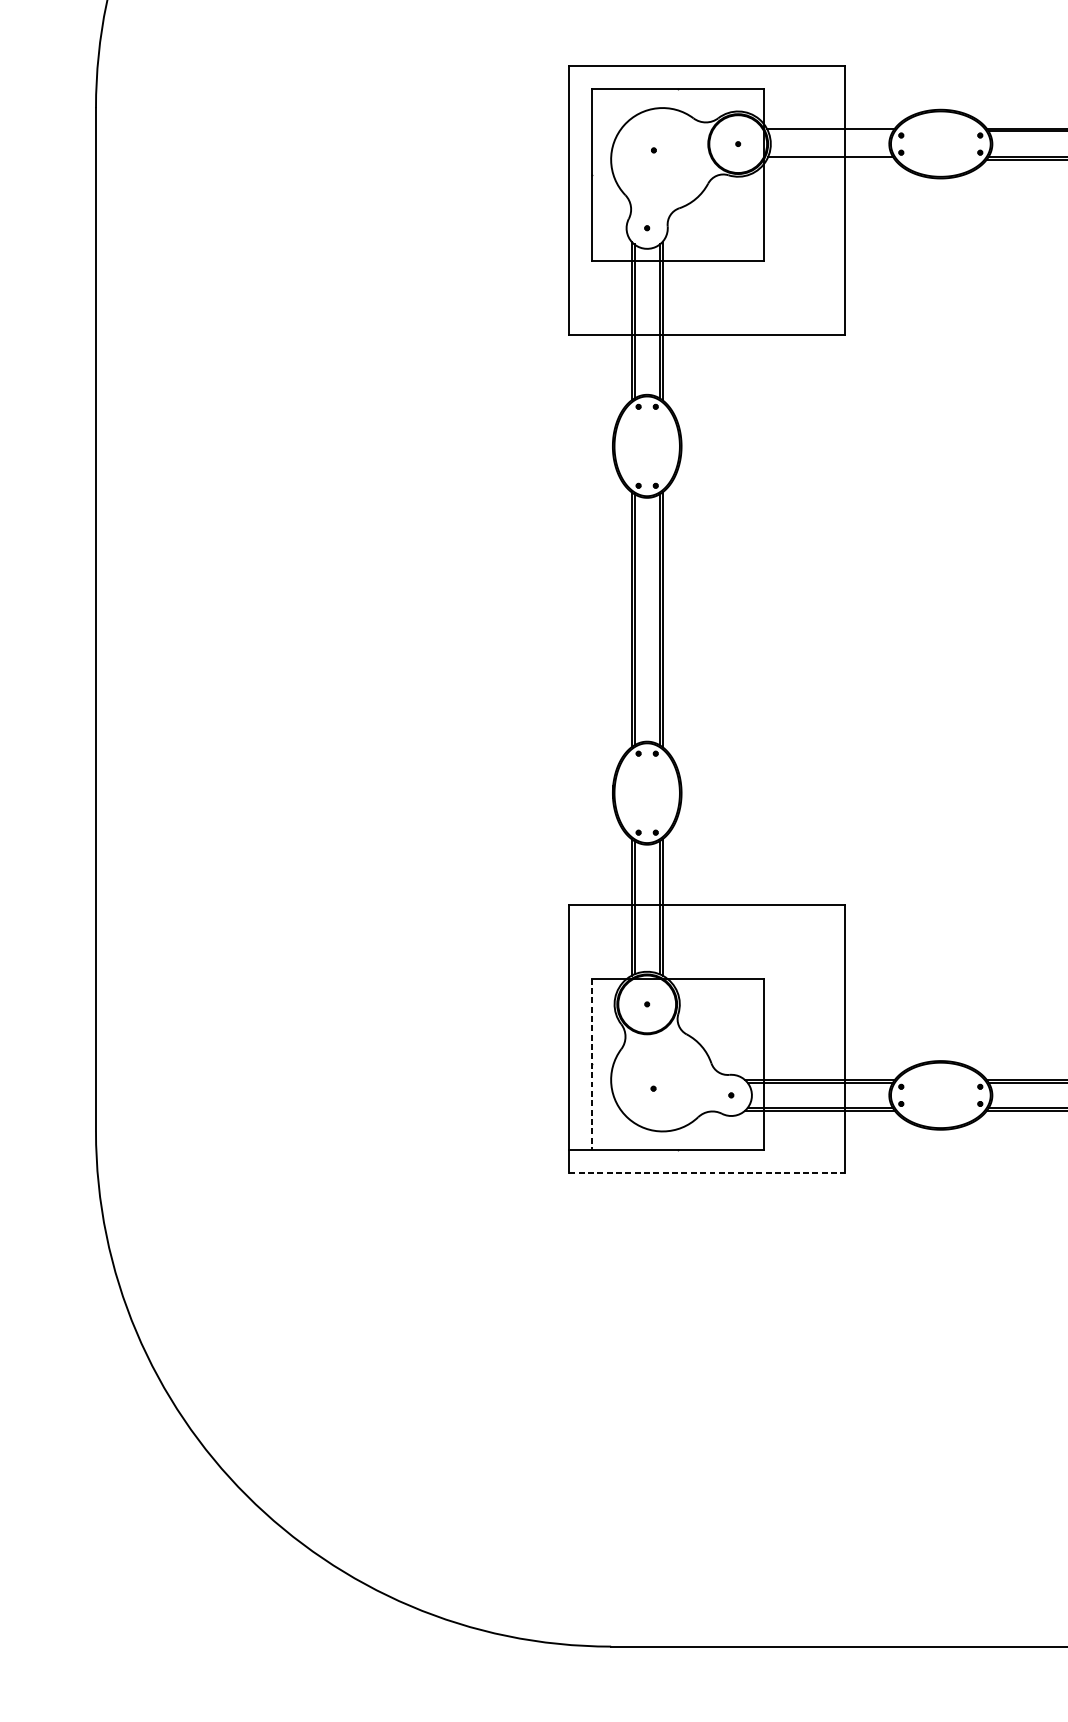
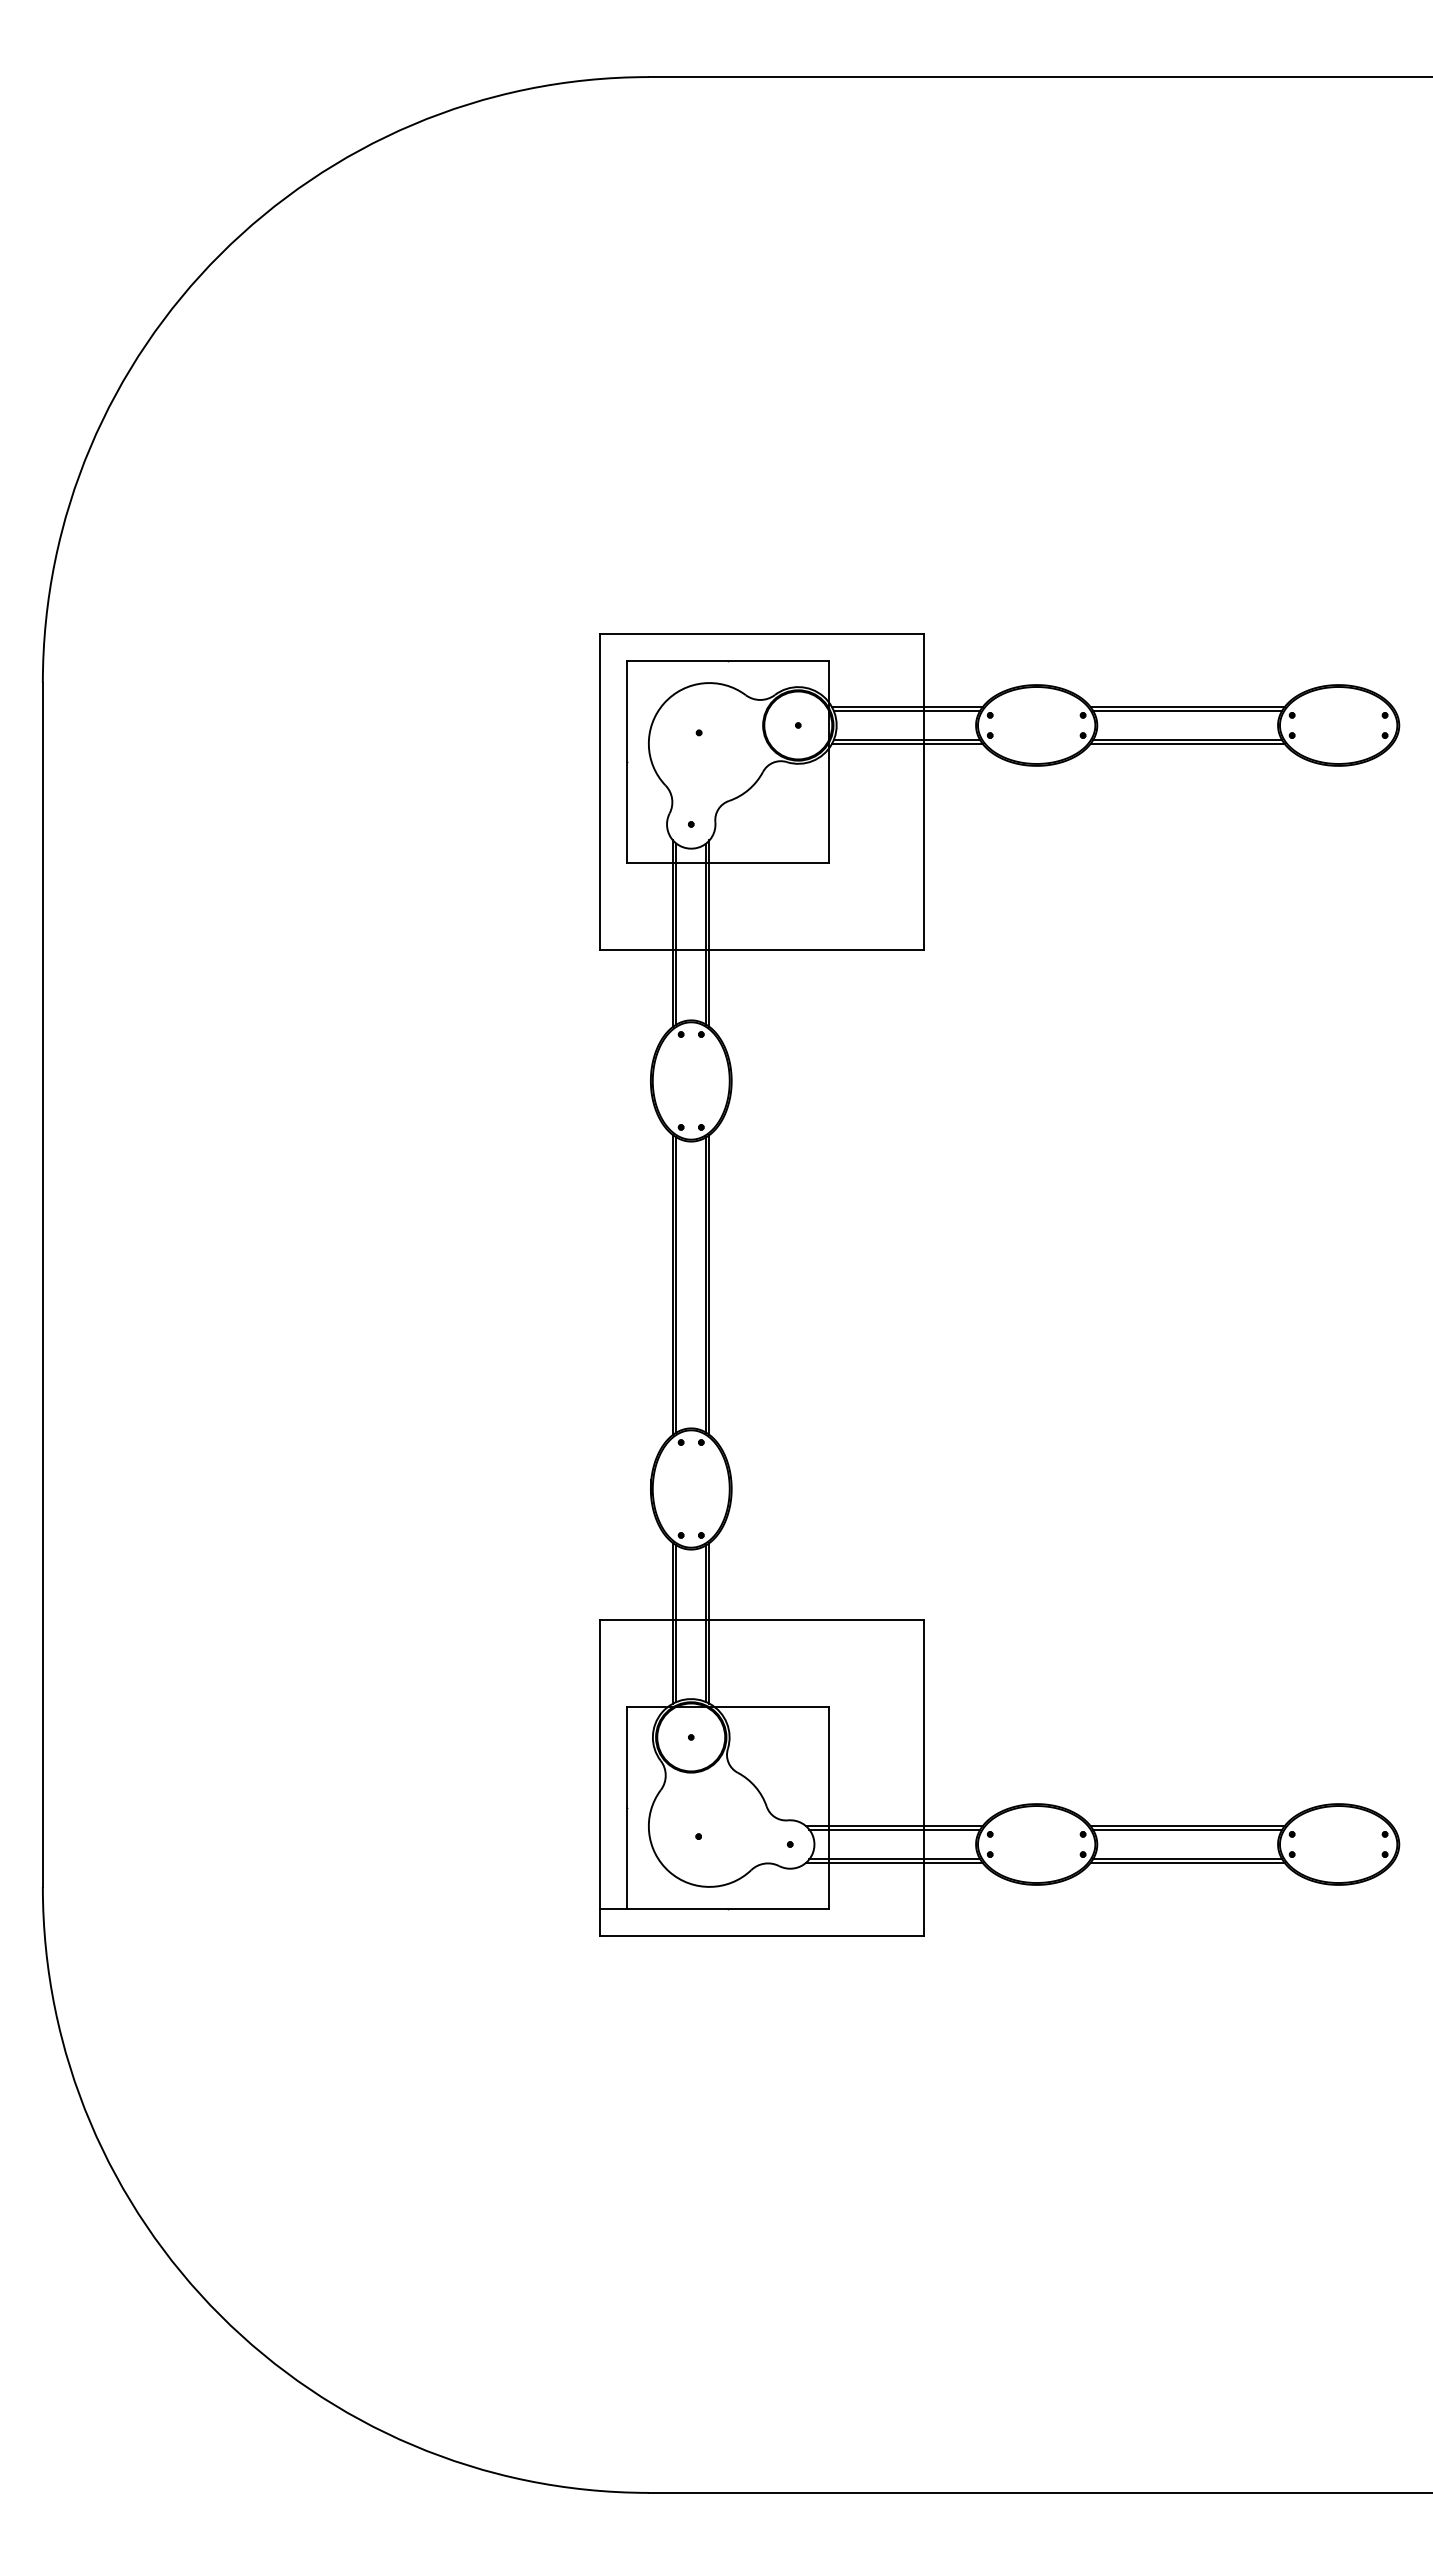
line: (830, 131) -> (906, 710), added
line: (831, 159) -> (907, 743), added
line: (592, 1064) -> (626, 1808), dashed -> solid
line: (706, 1173) -> (761, 1936), dashed -> solid

